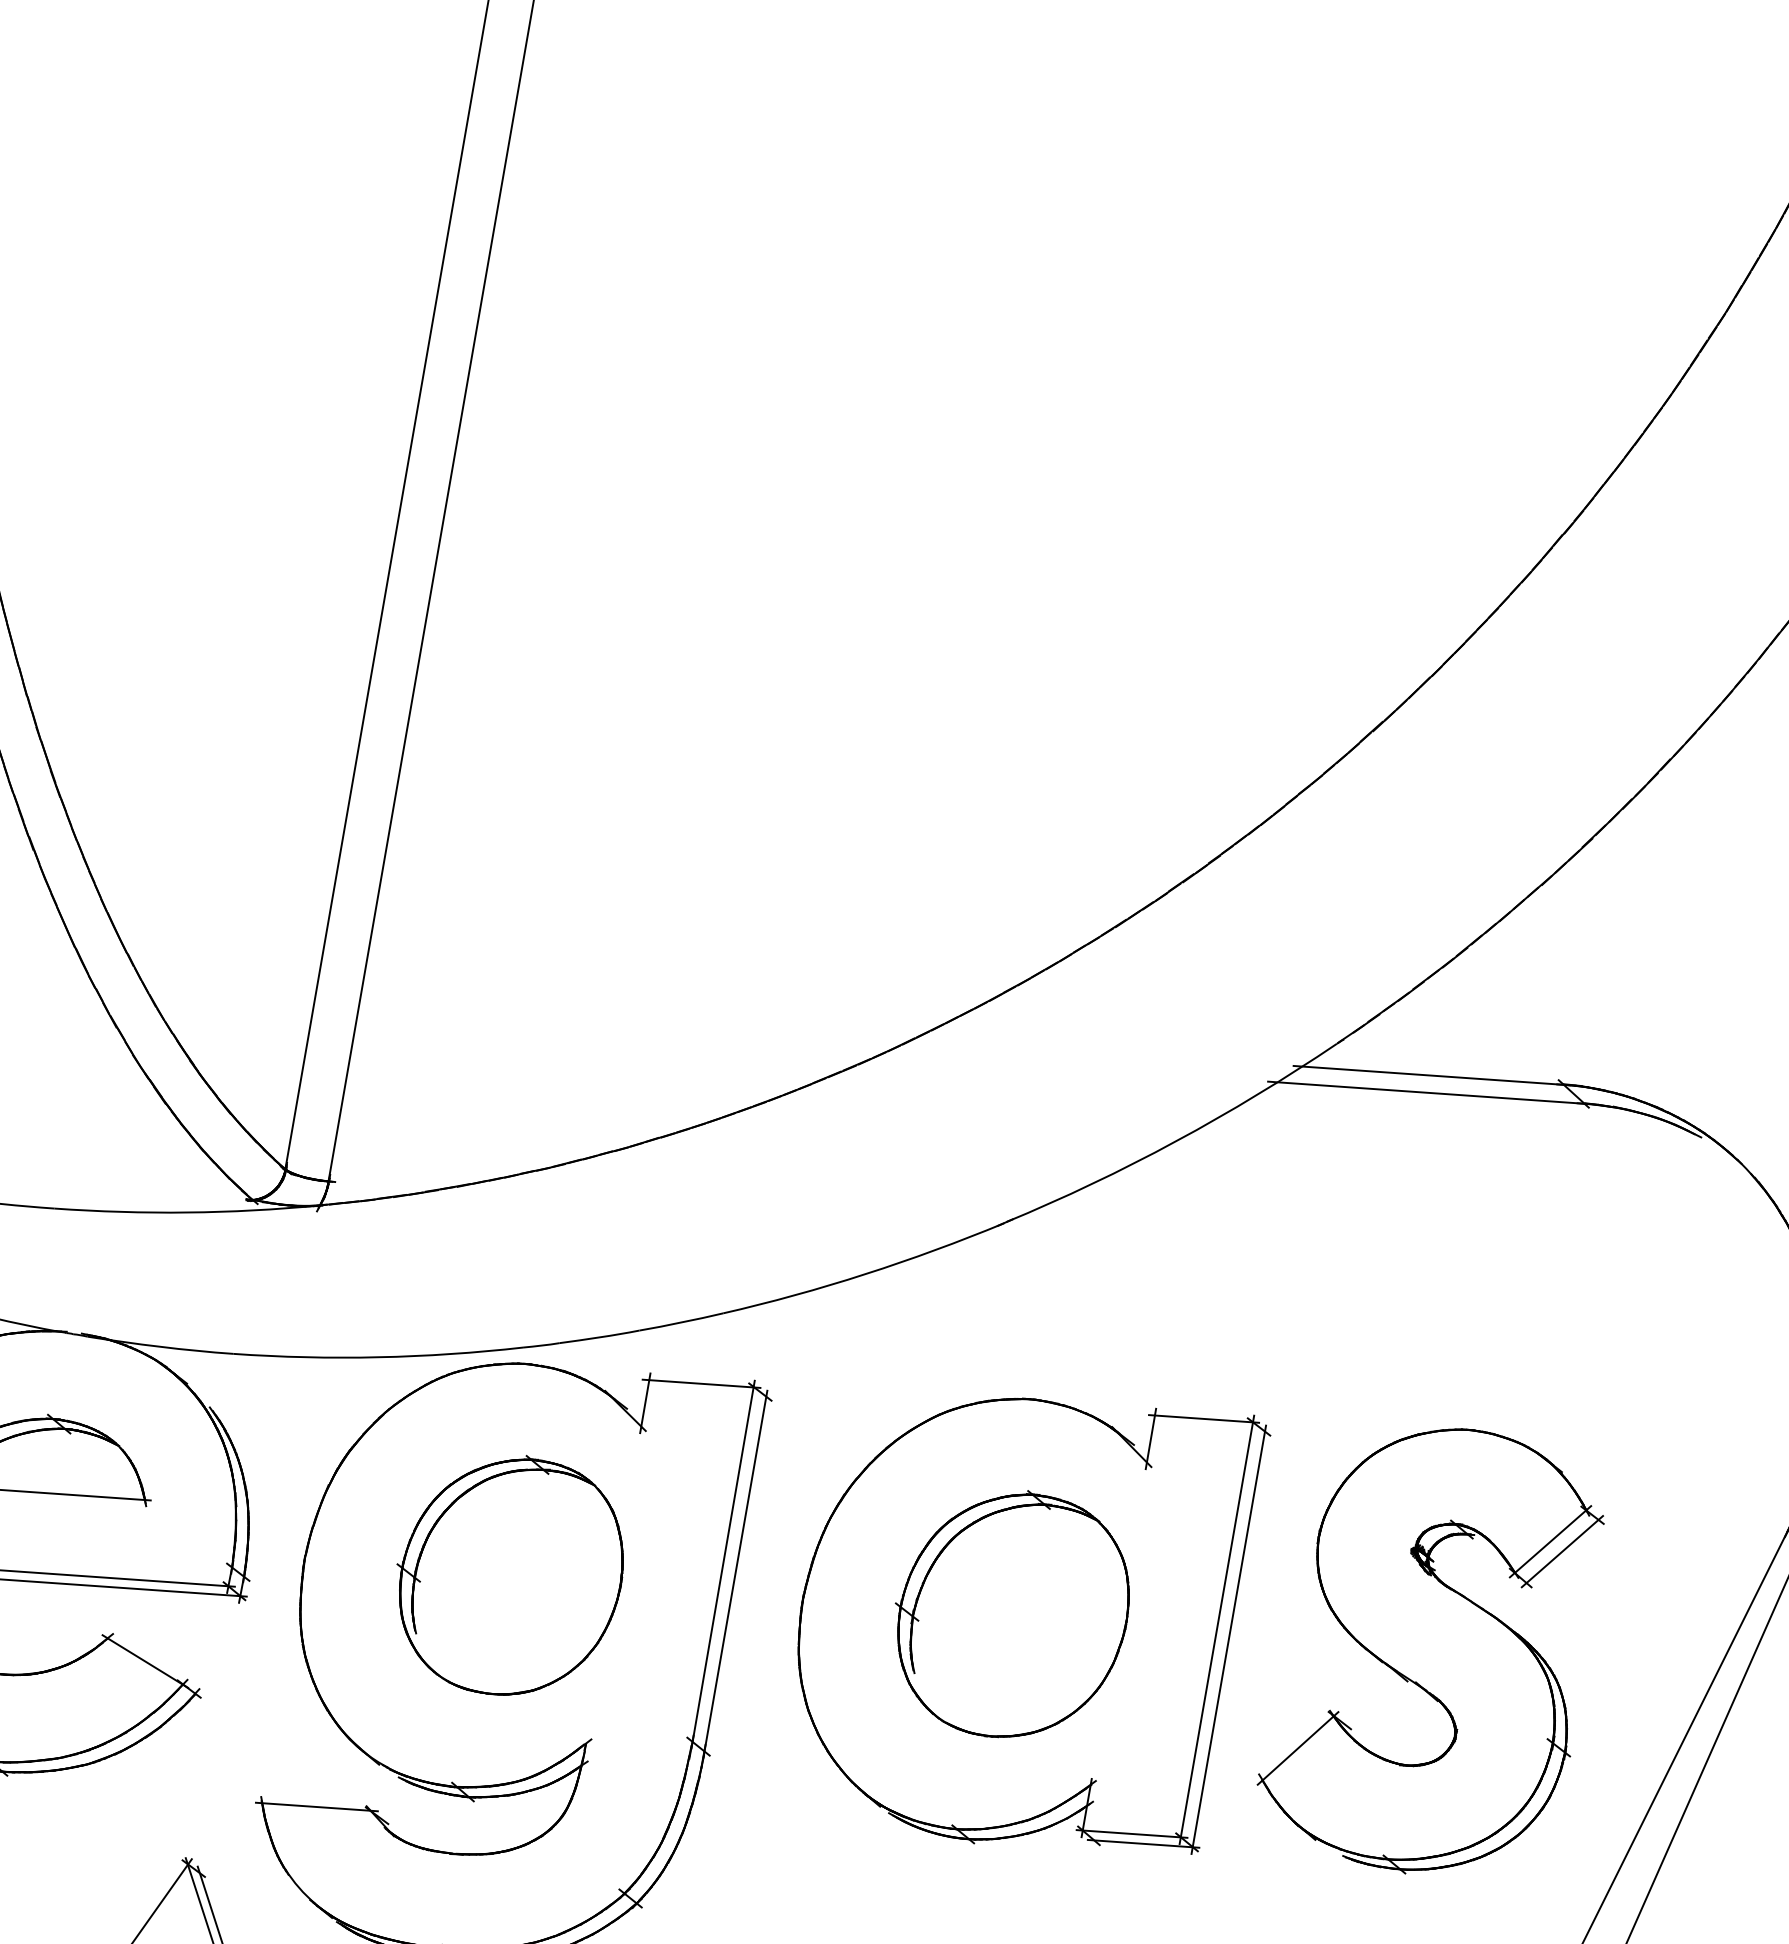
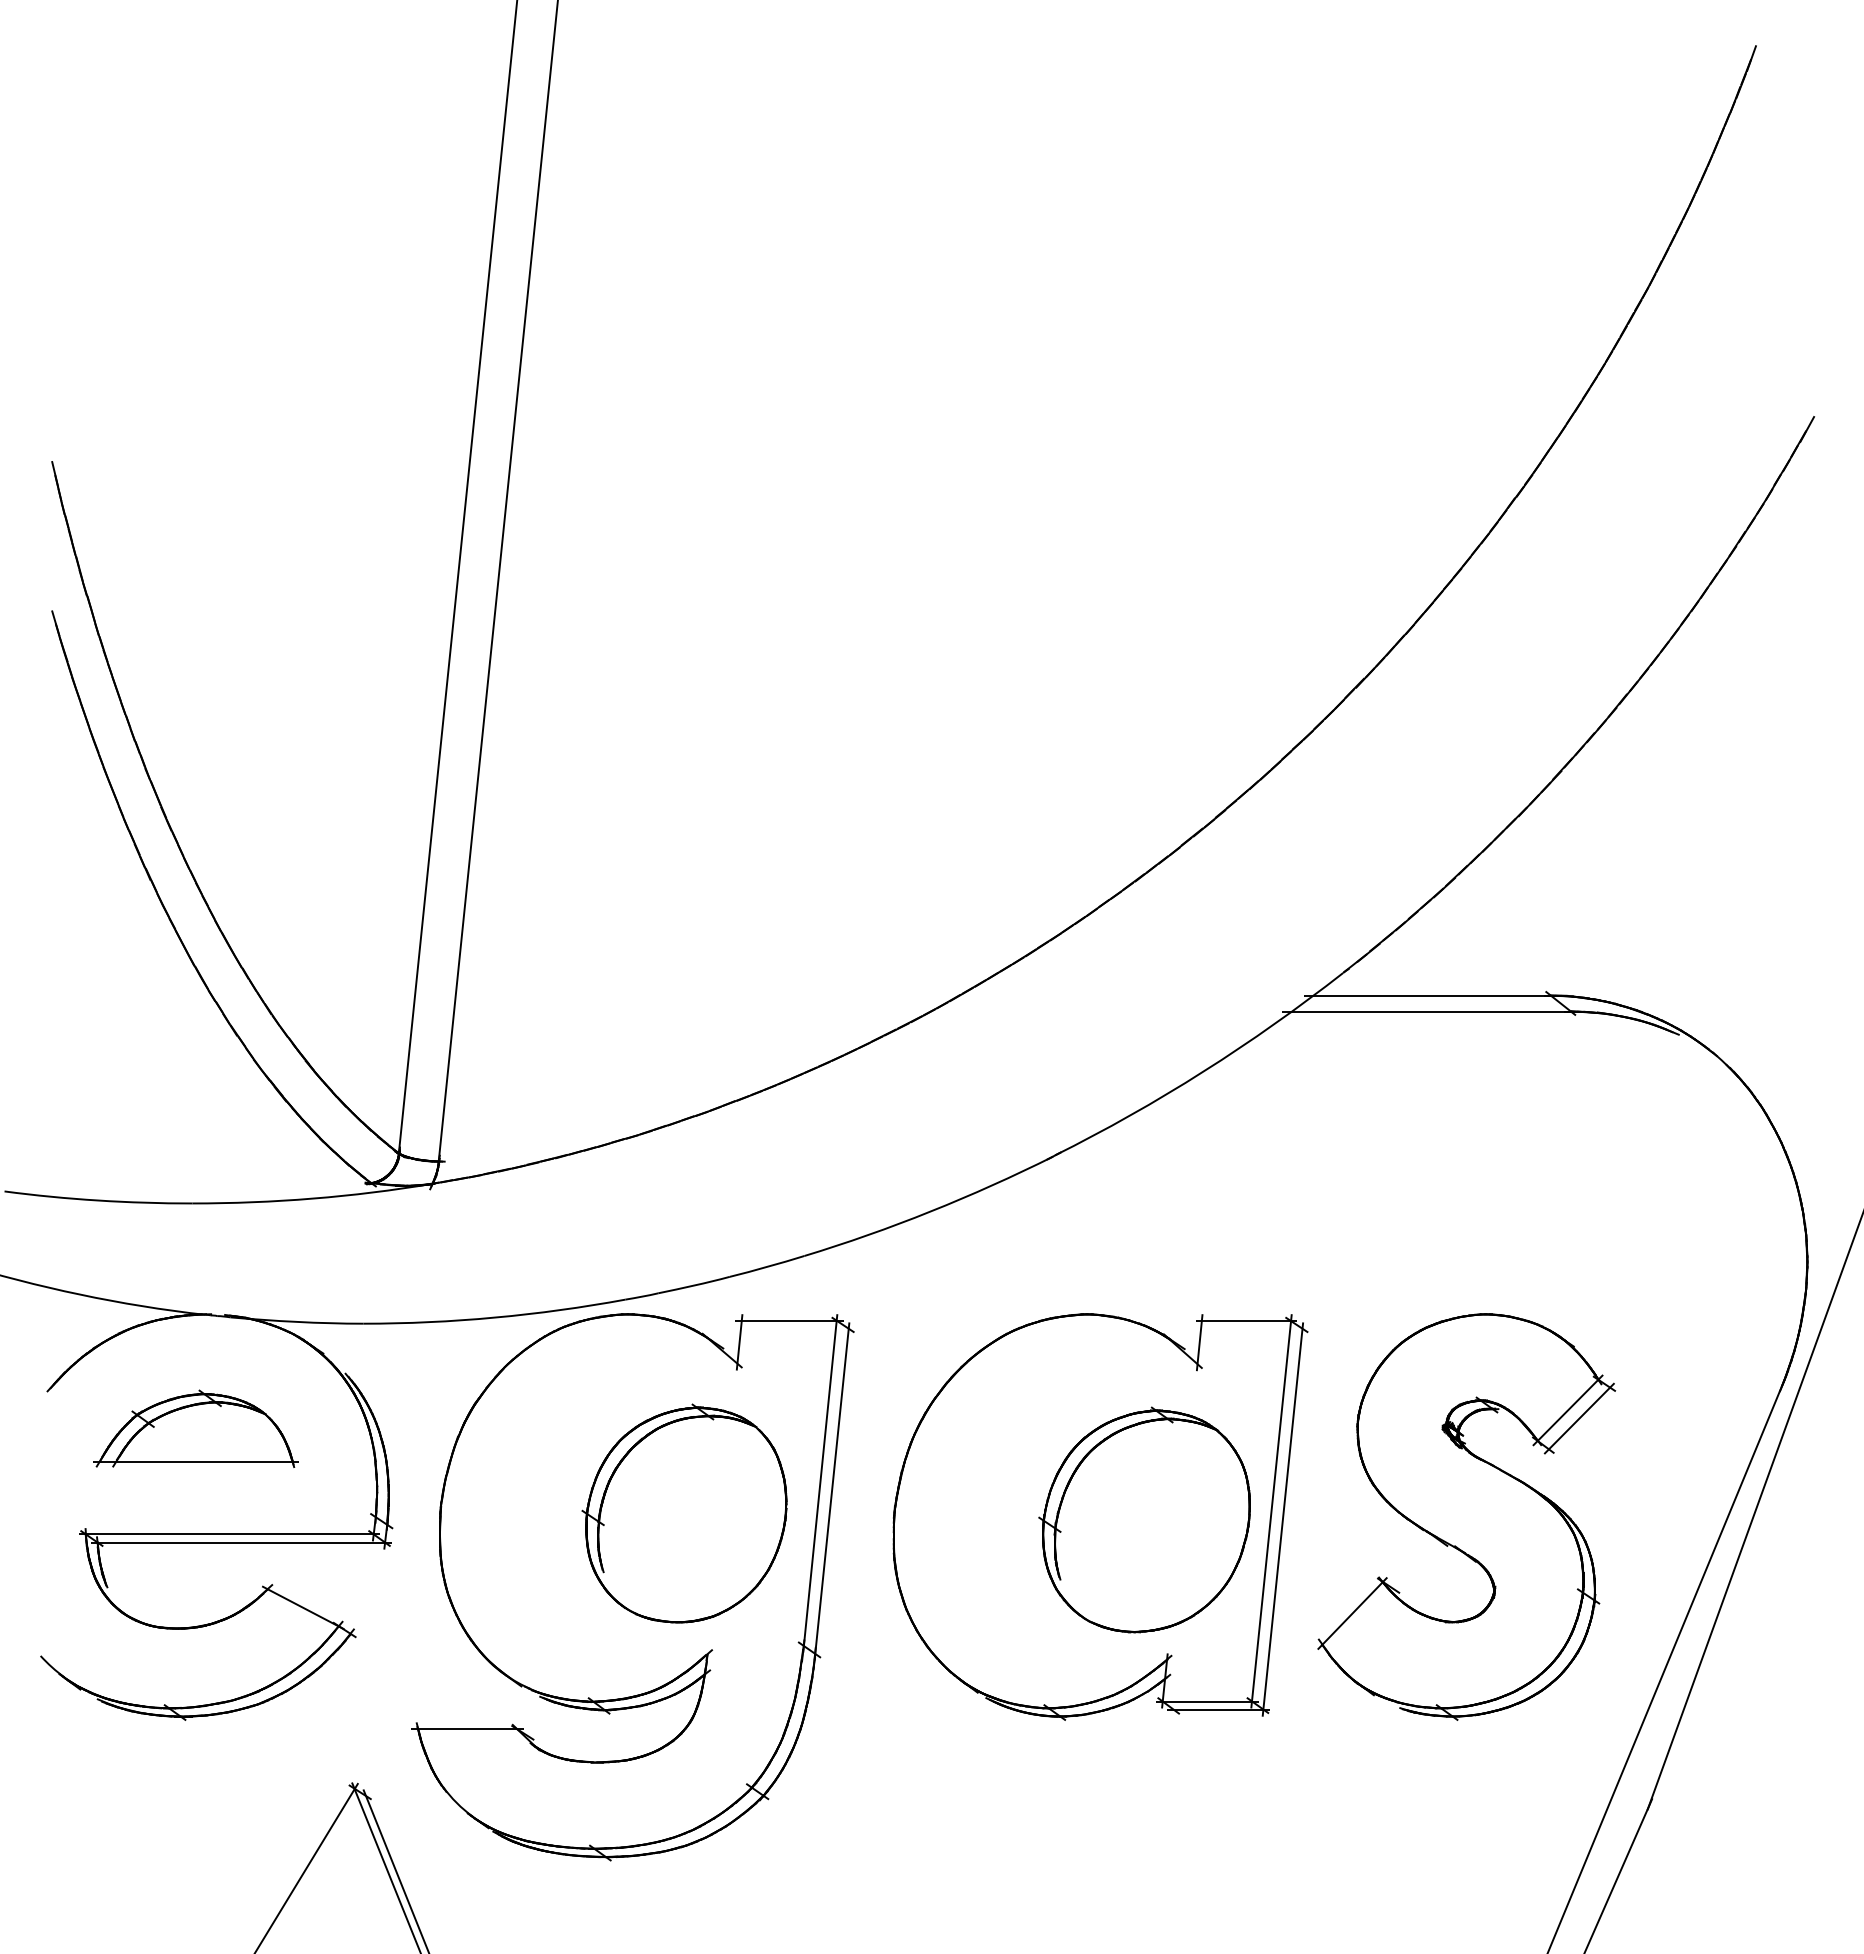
part: (509, 1575) -> (684, 1513), moved
part: (1011, 1613) -> (1144, 1519), moved

